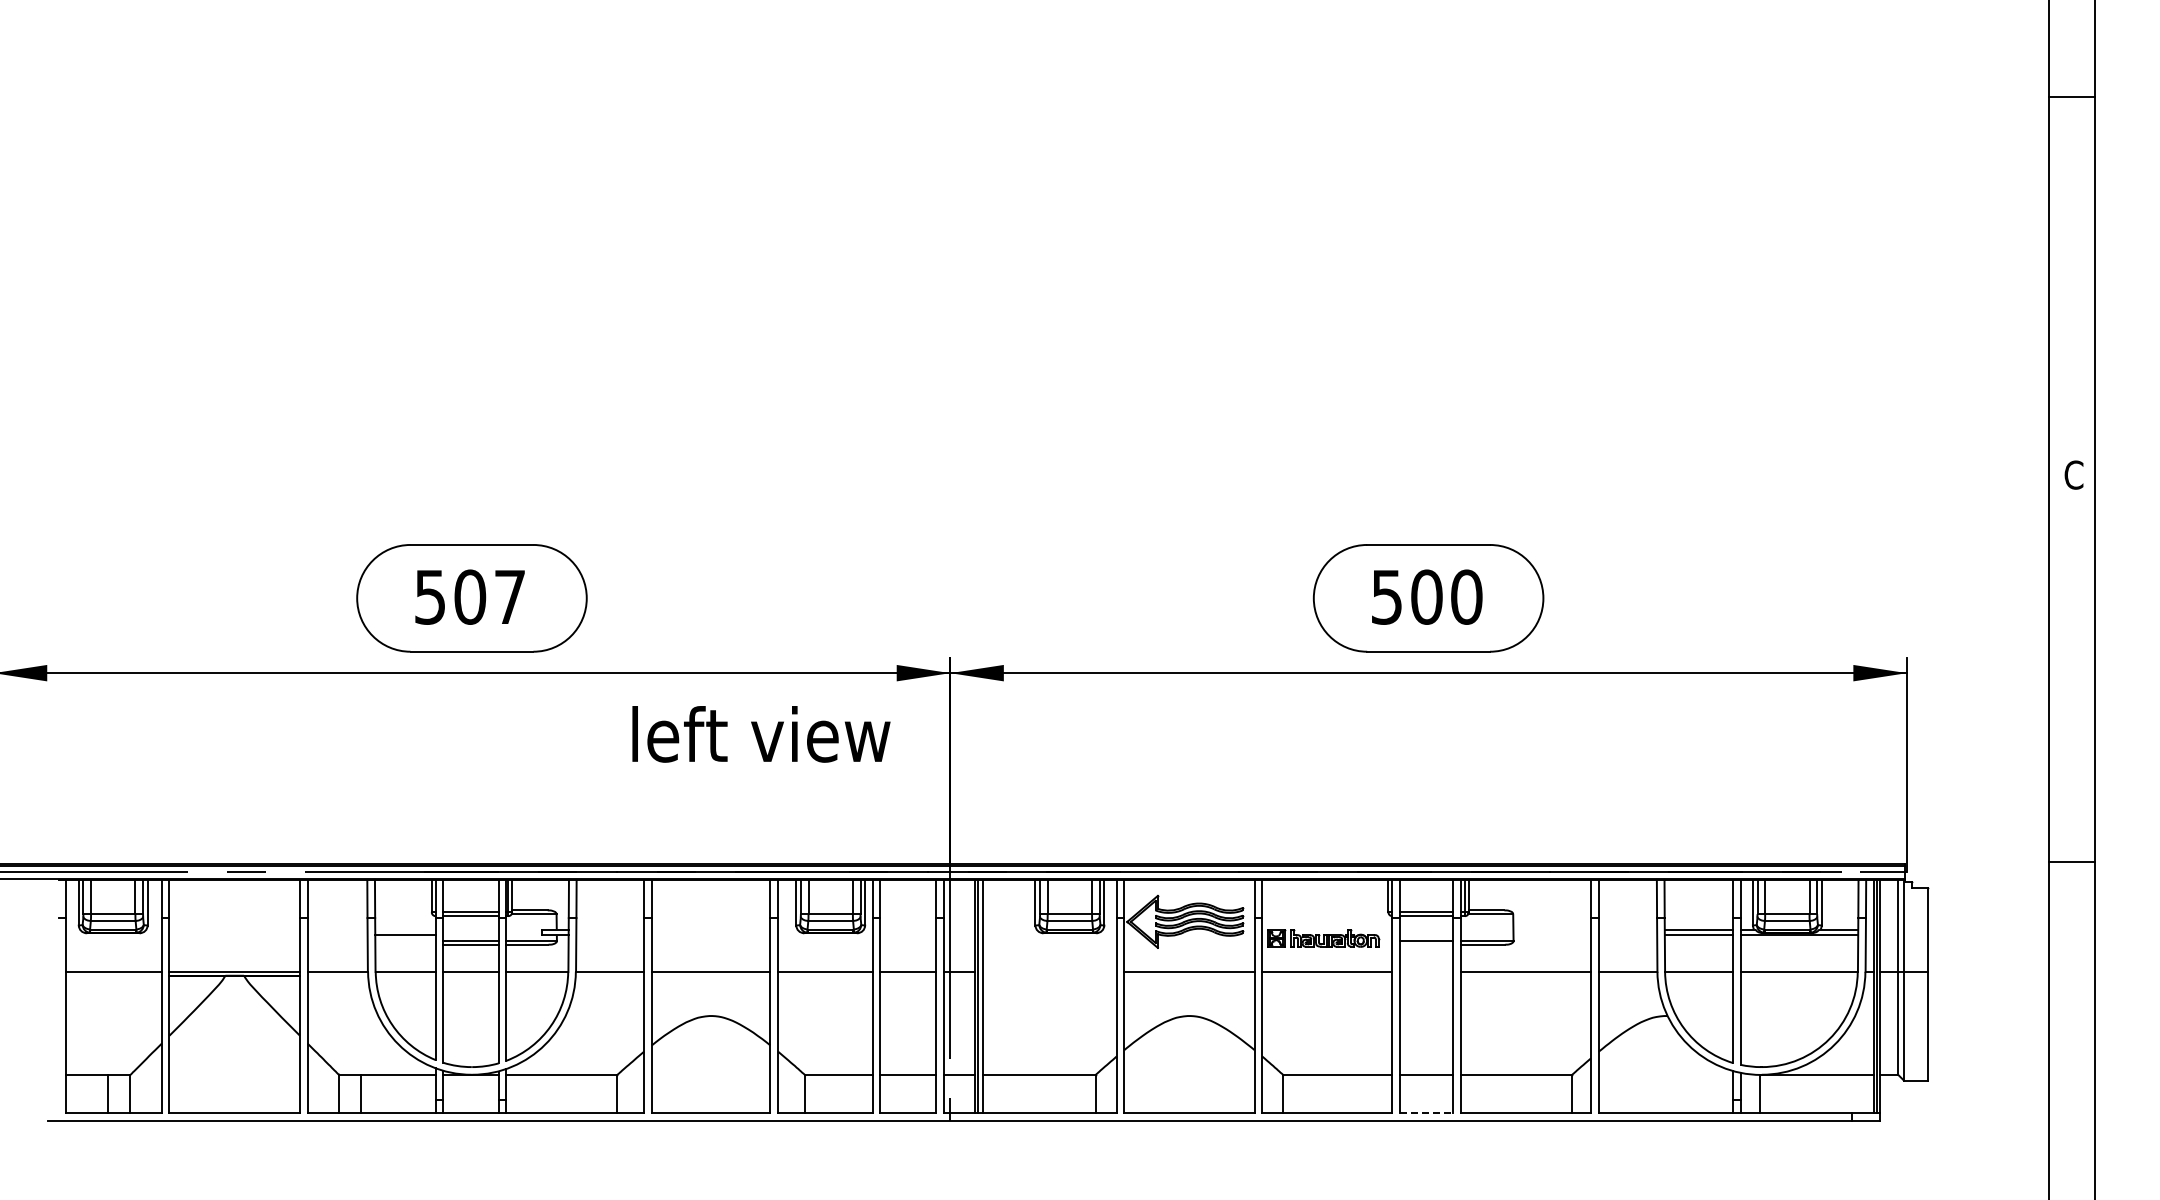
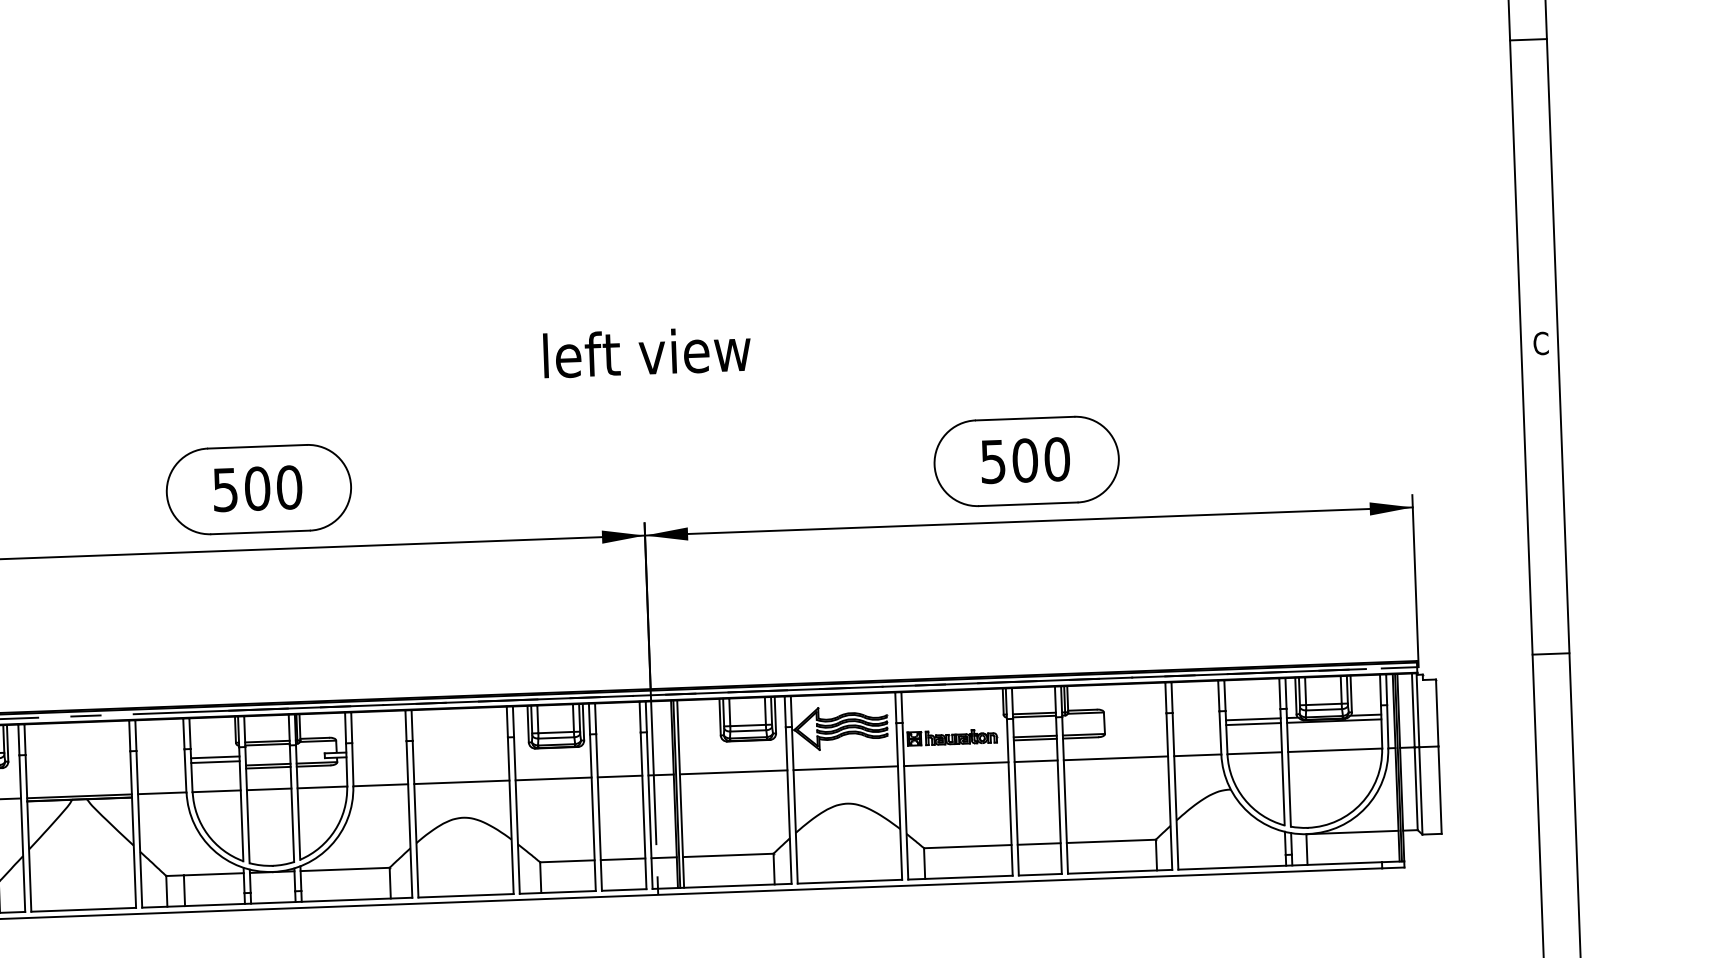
text: (509, 596) -> (289, 487), 507 -> 500
text: (761, 734) -> (647, 352), moved
line: (405, 929) -> (215, 757), added
line: (1426, 944) -> (1035, 739), added
line: (1049, 971) -> (733, 772), added
line: (1426, 971) -> (1036, 760), added
line: (1426, 1113) -> (1040, 874), dashed -> solid

